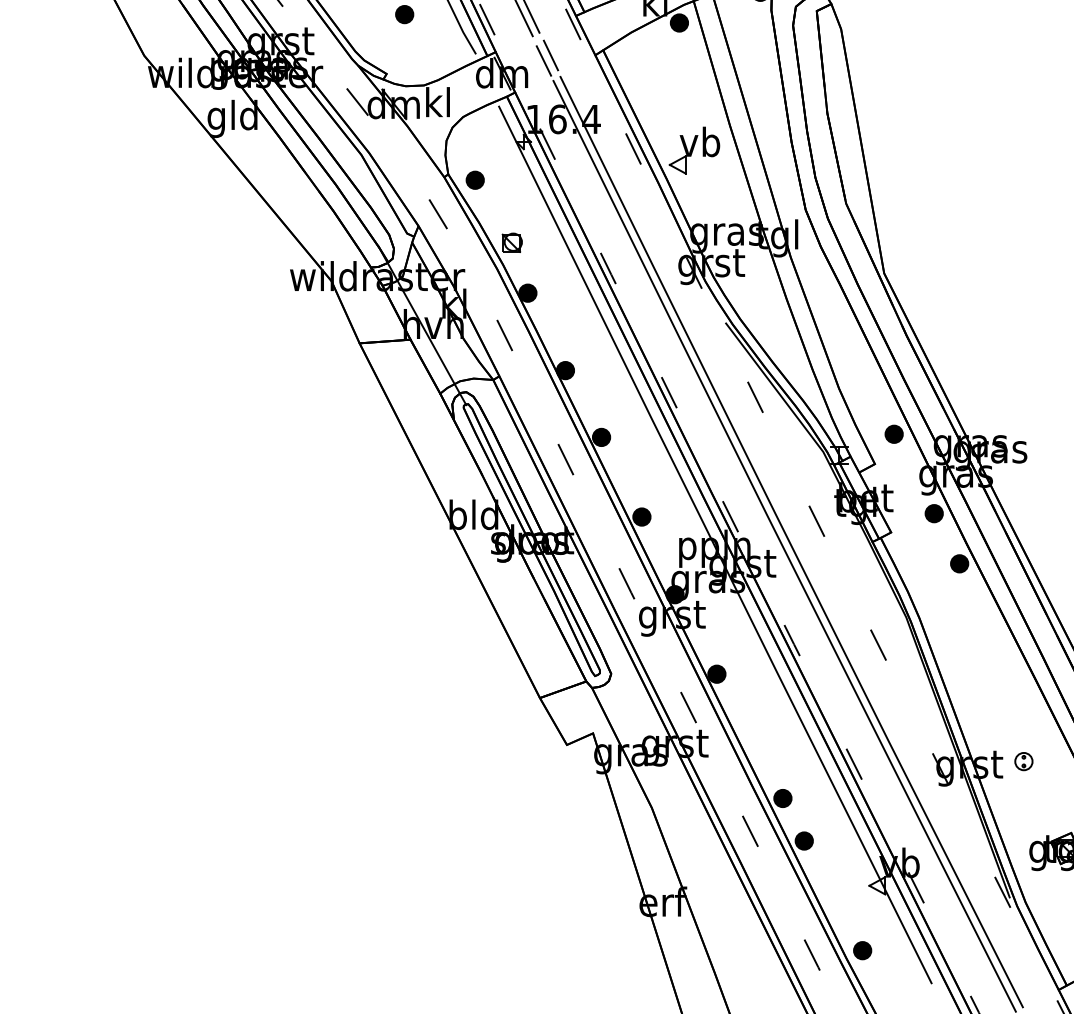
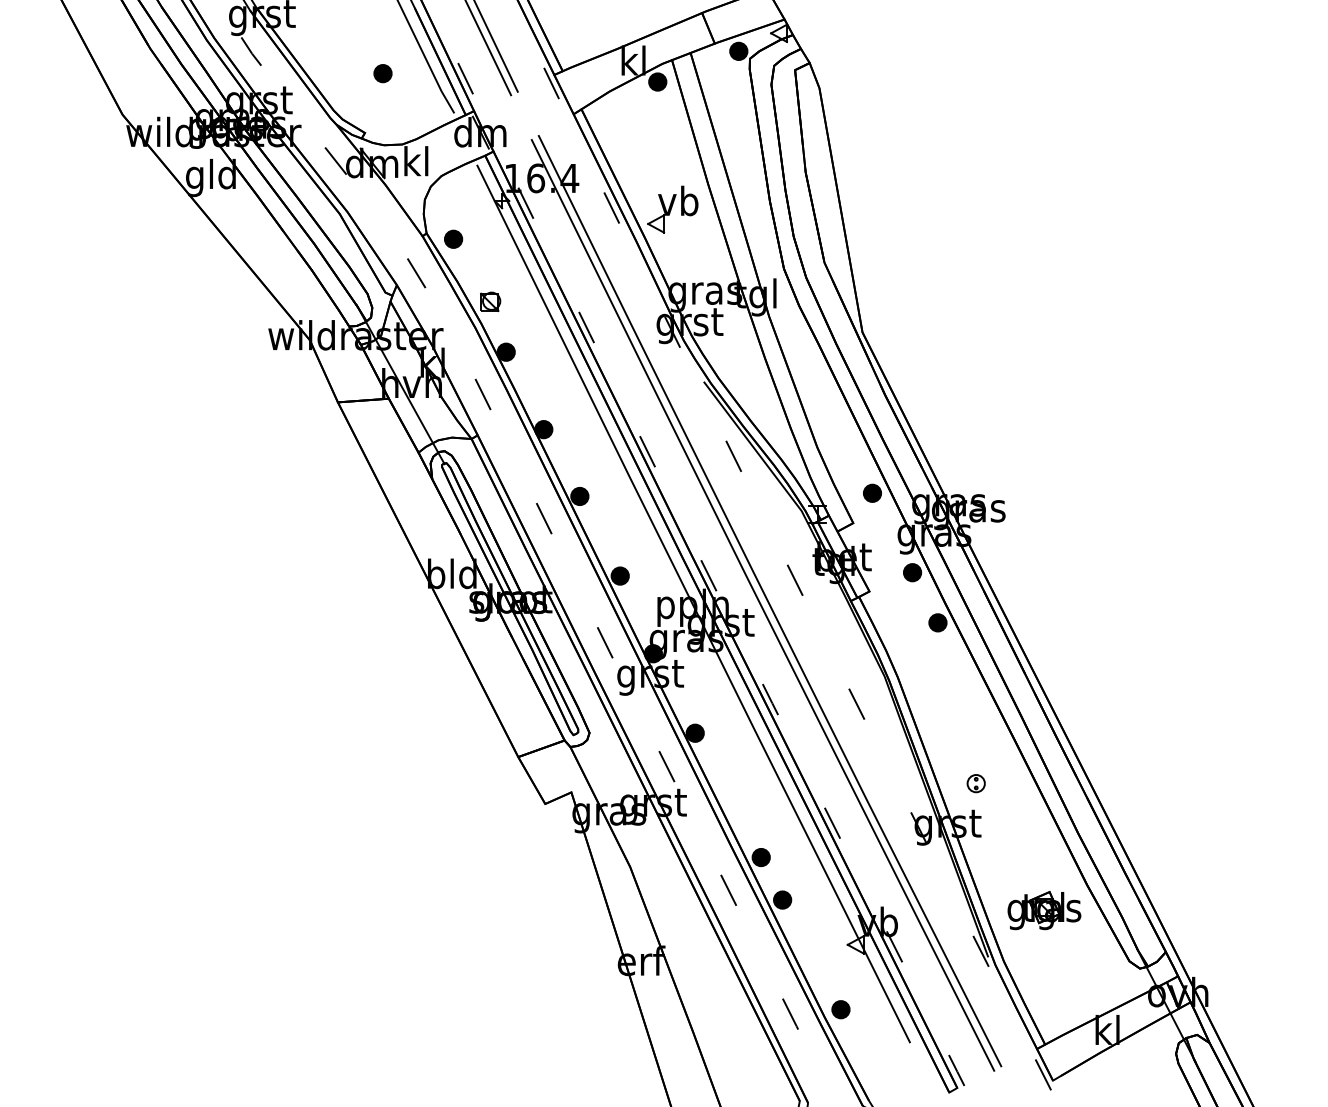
line: (550, 55) -> (528, 114), removed
line: (543, 60) -> (521, 119), removed
part: (1023, 761) -> (975, 783), moved

